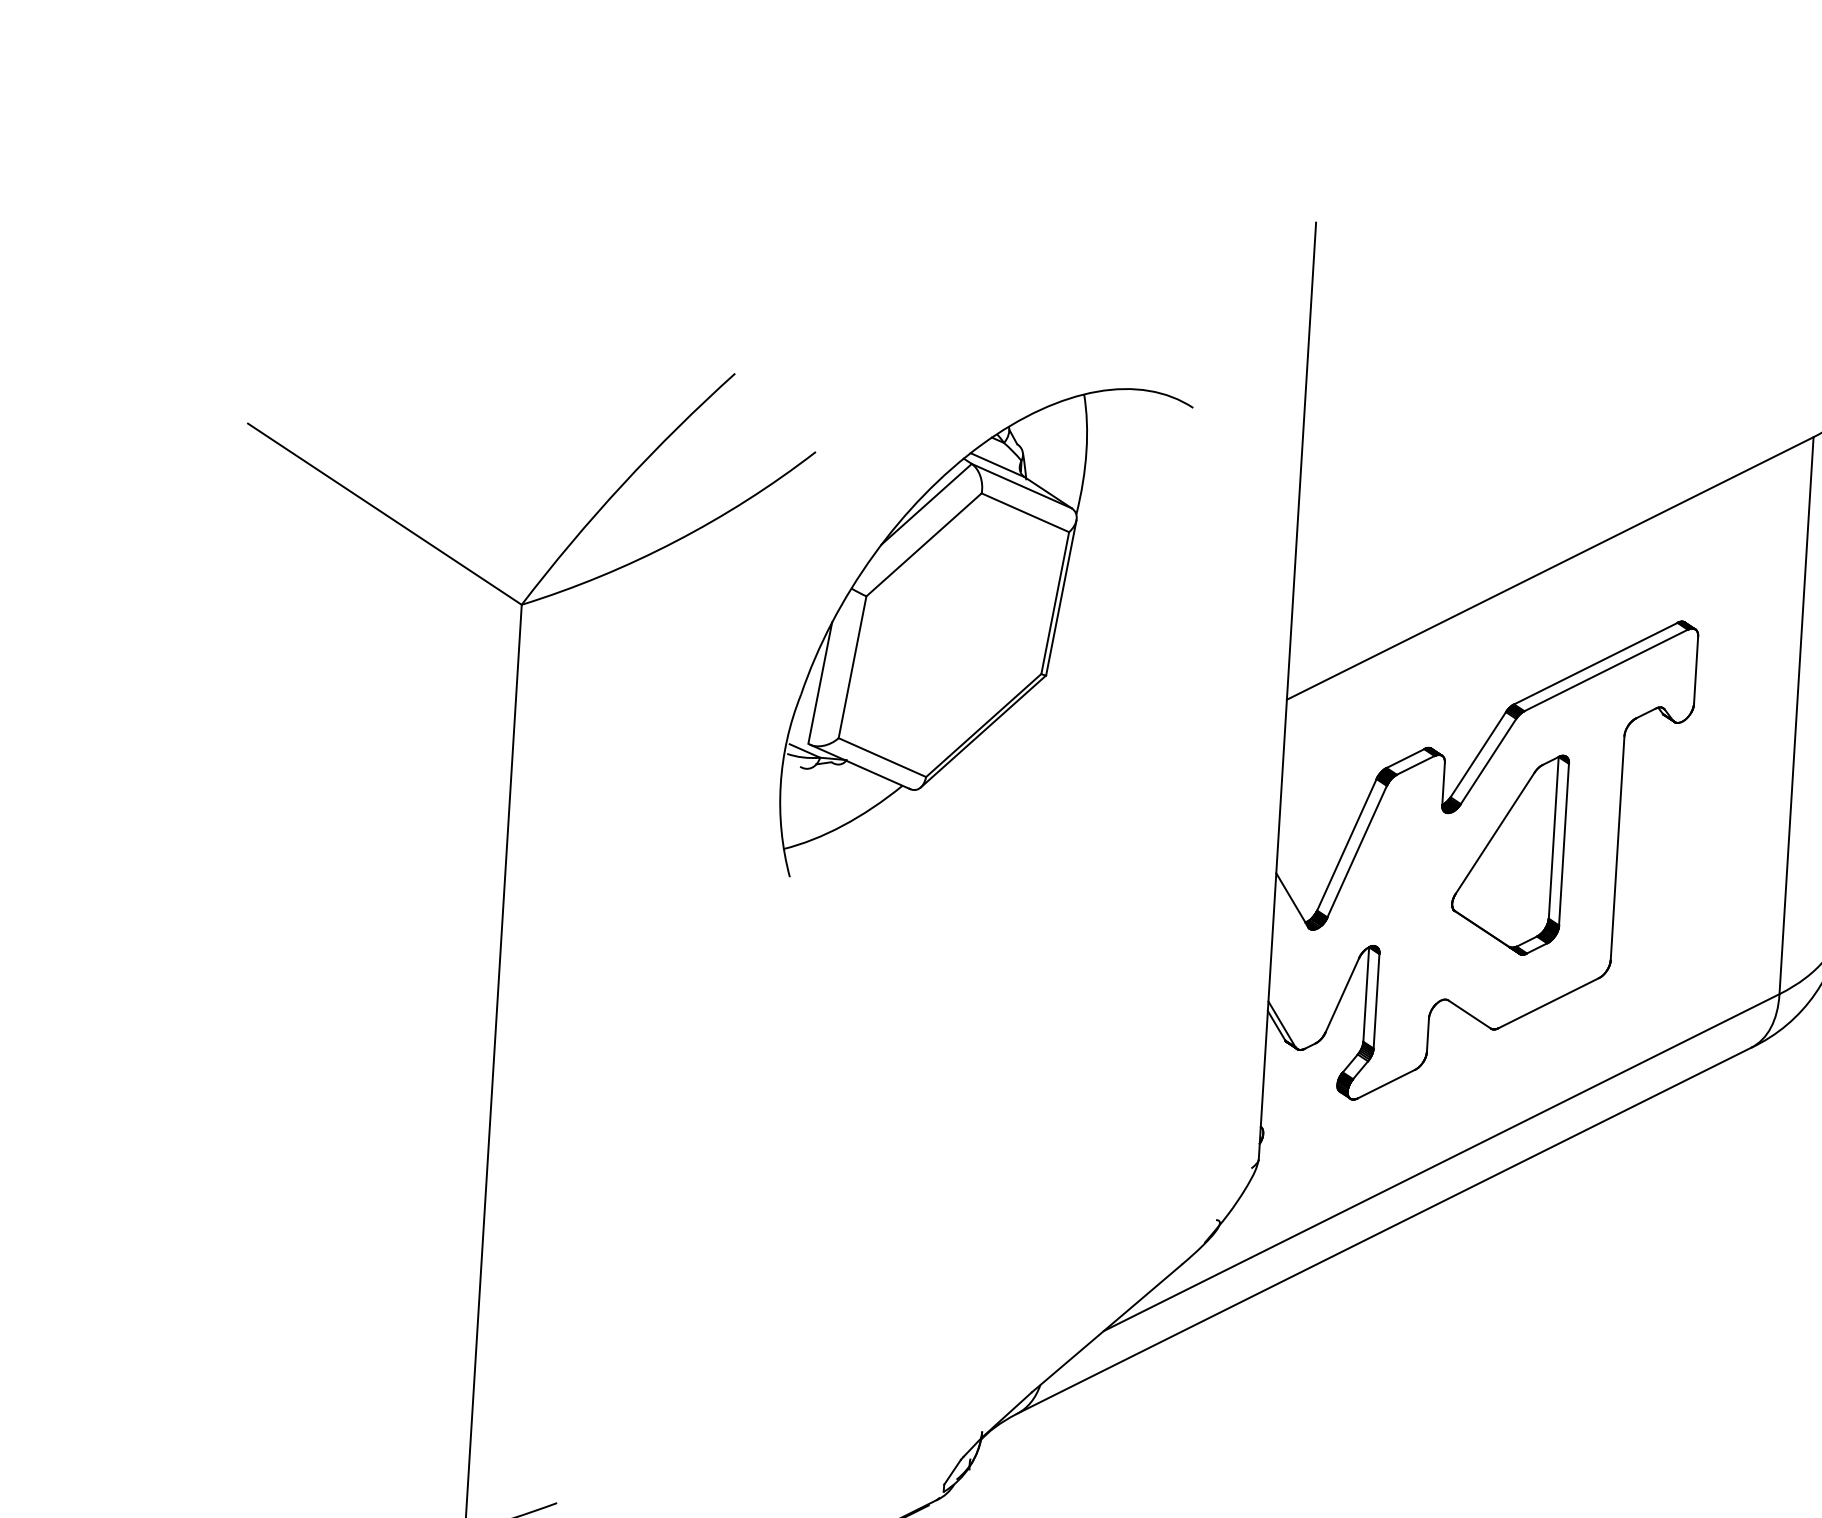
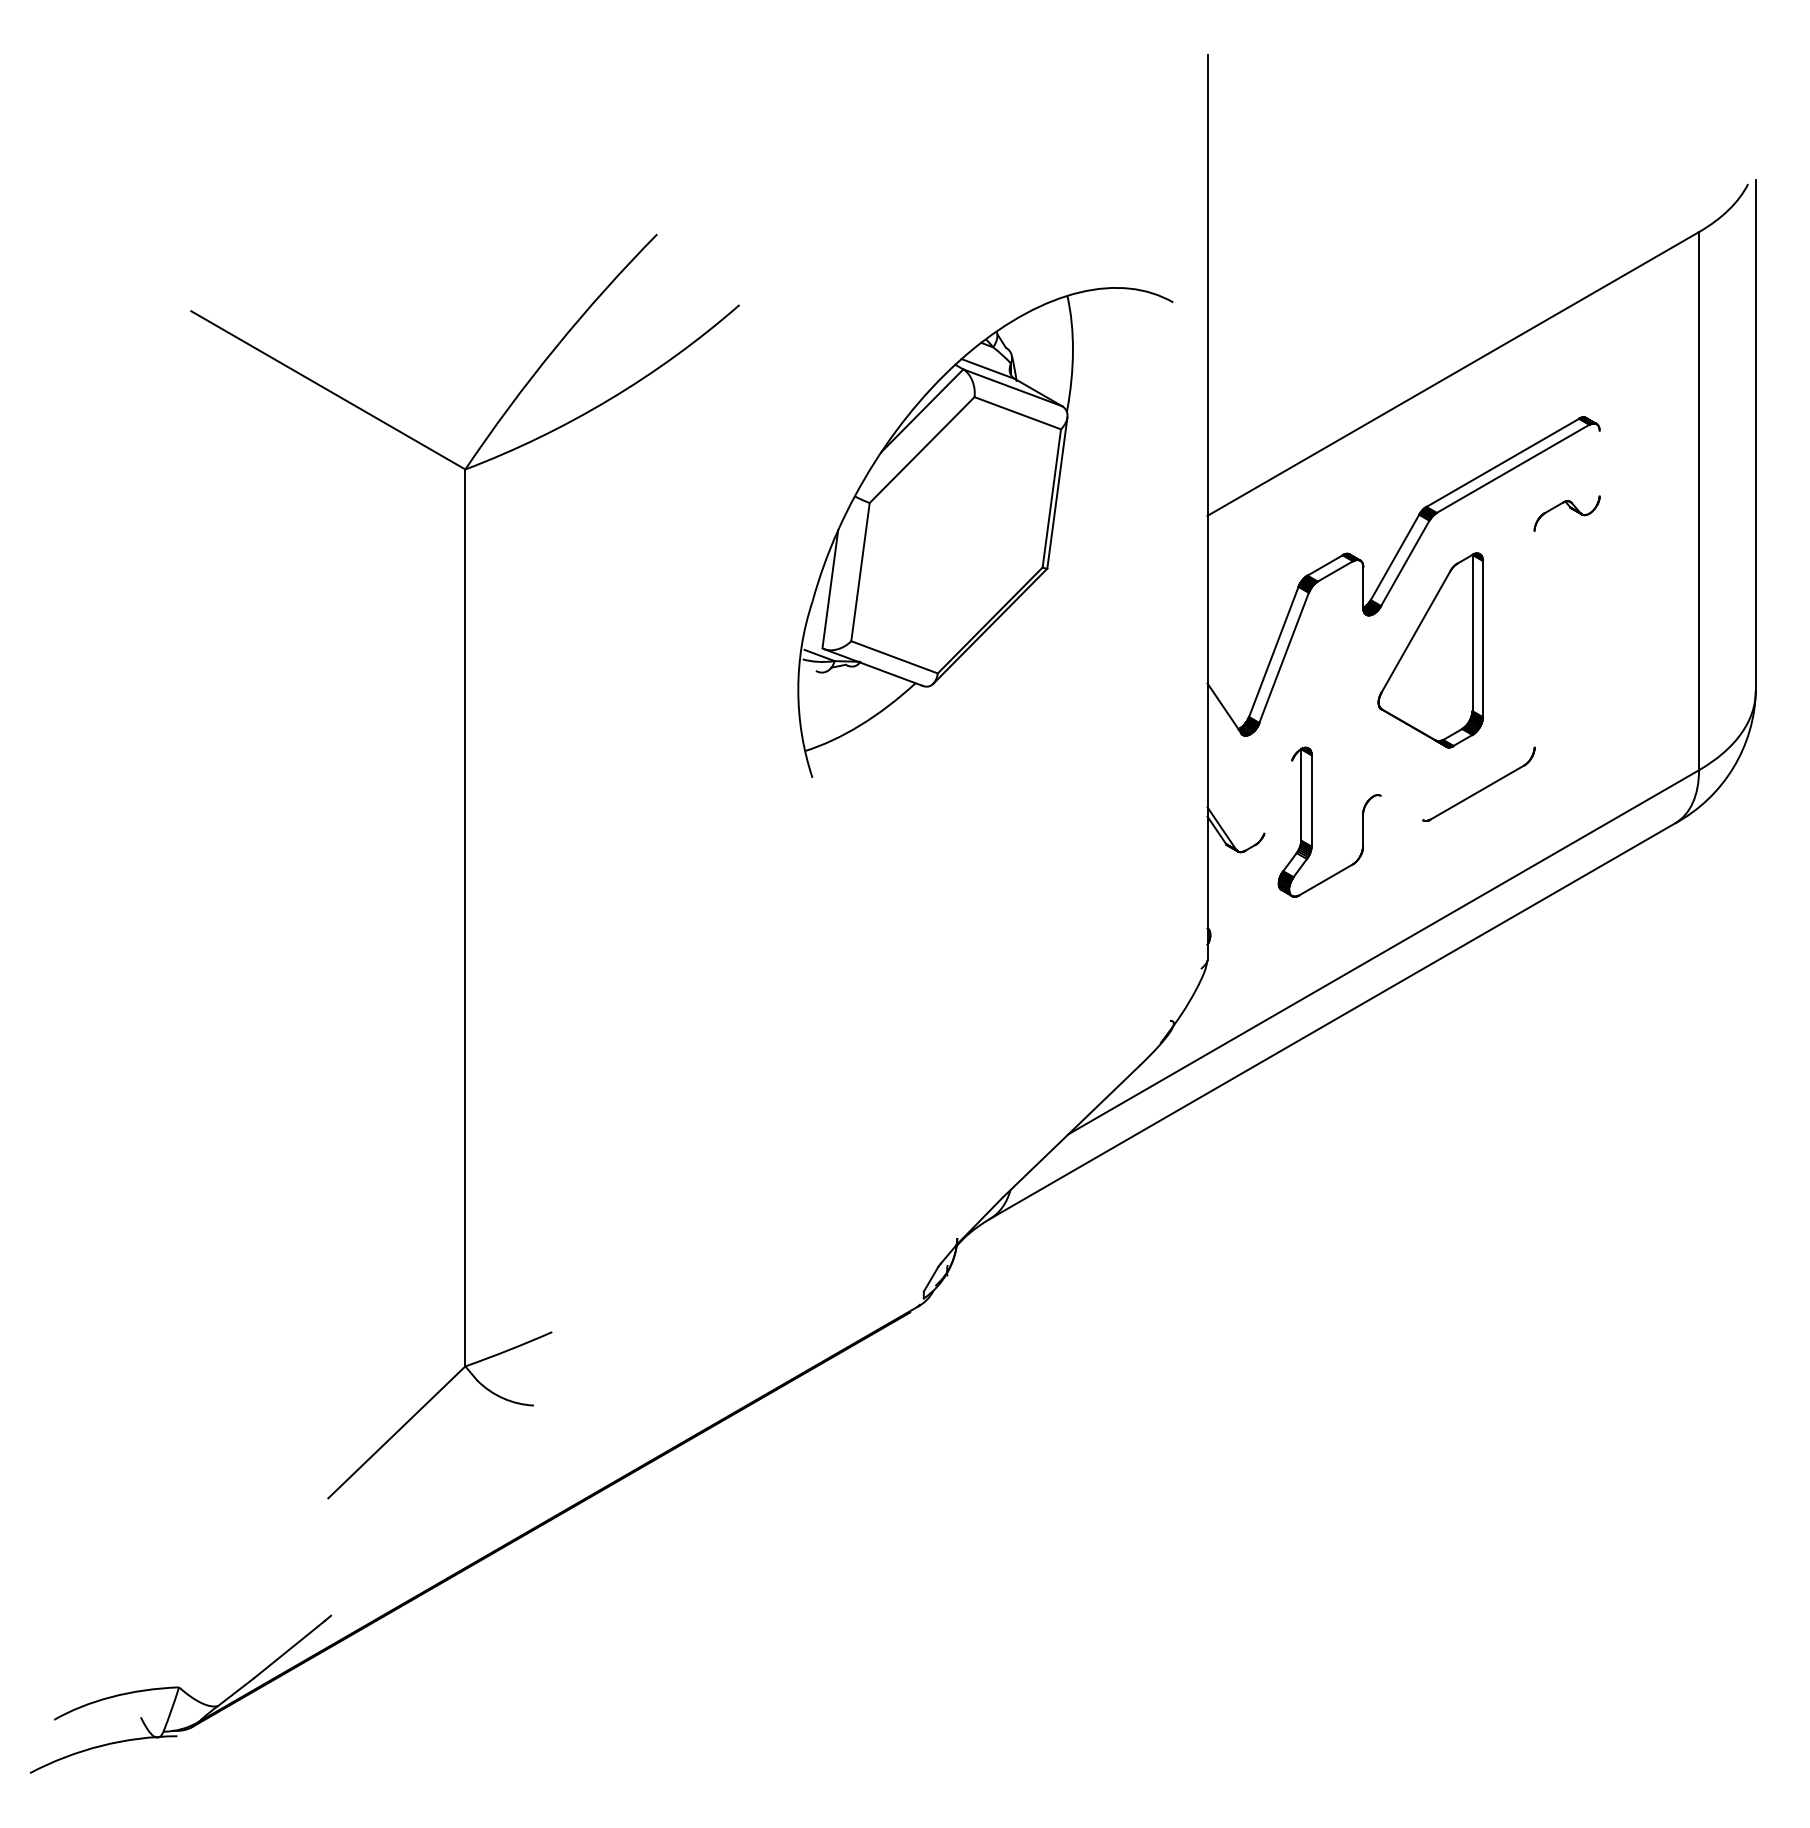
part: (984, 634) -> (985, 532), moved
line: (1695, 669) -> (1599, 462), removed
line: (1617, 848) -> (1534, 639), removed
line: (1342, 994) -> (1278, 796), removed
line: (1469, 1013) -> (1401, 807), removed

